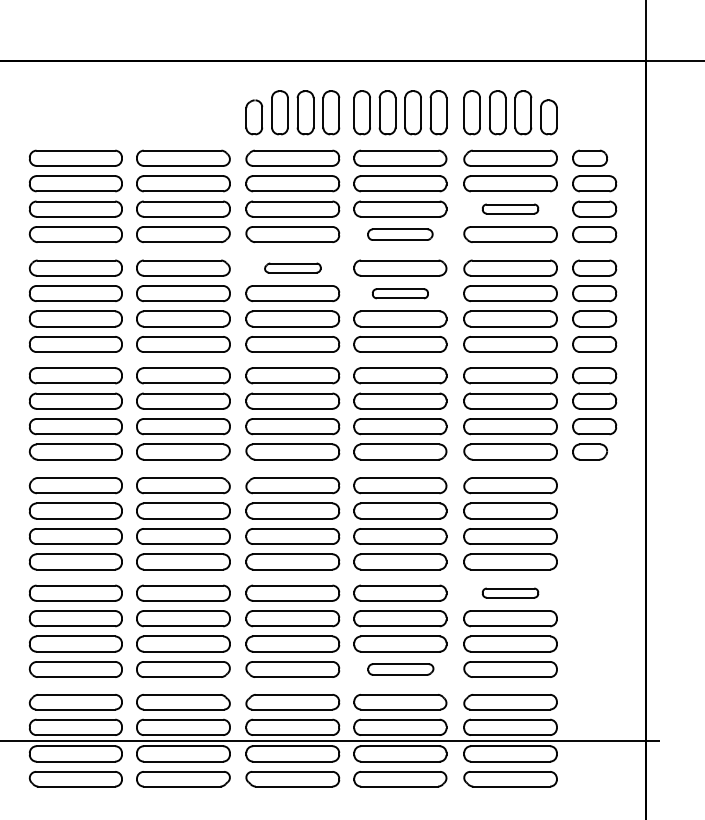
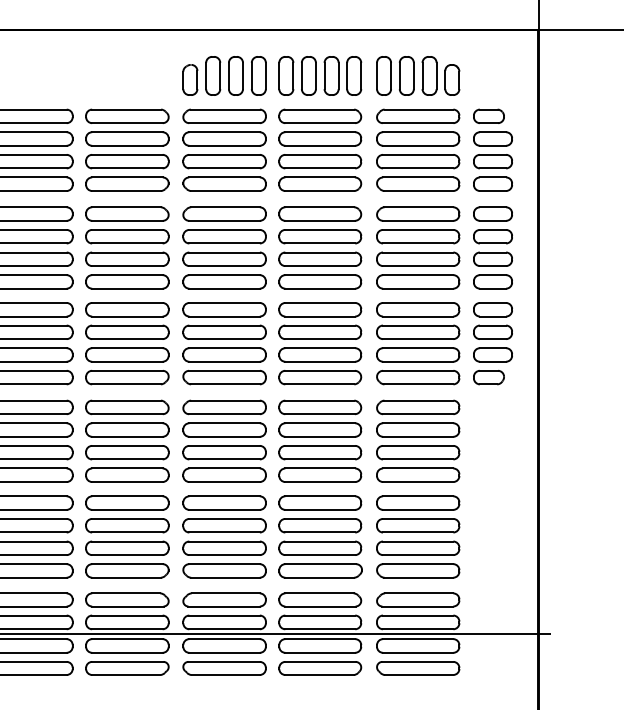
part: (510, 208) -> (418, 161), size x1.67
part: (400, 234) -> (320, 184), size x1.43
part: (292, 267) -> (224, 213), size x1.67
part: (400, 293) -> (320, 236), size x1.67
part: (510, 592) -> (418, 502), size x1.67
part: (400, 669) -> (320, 570), size x1.43

